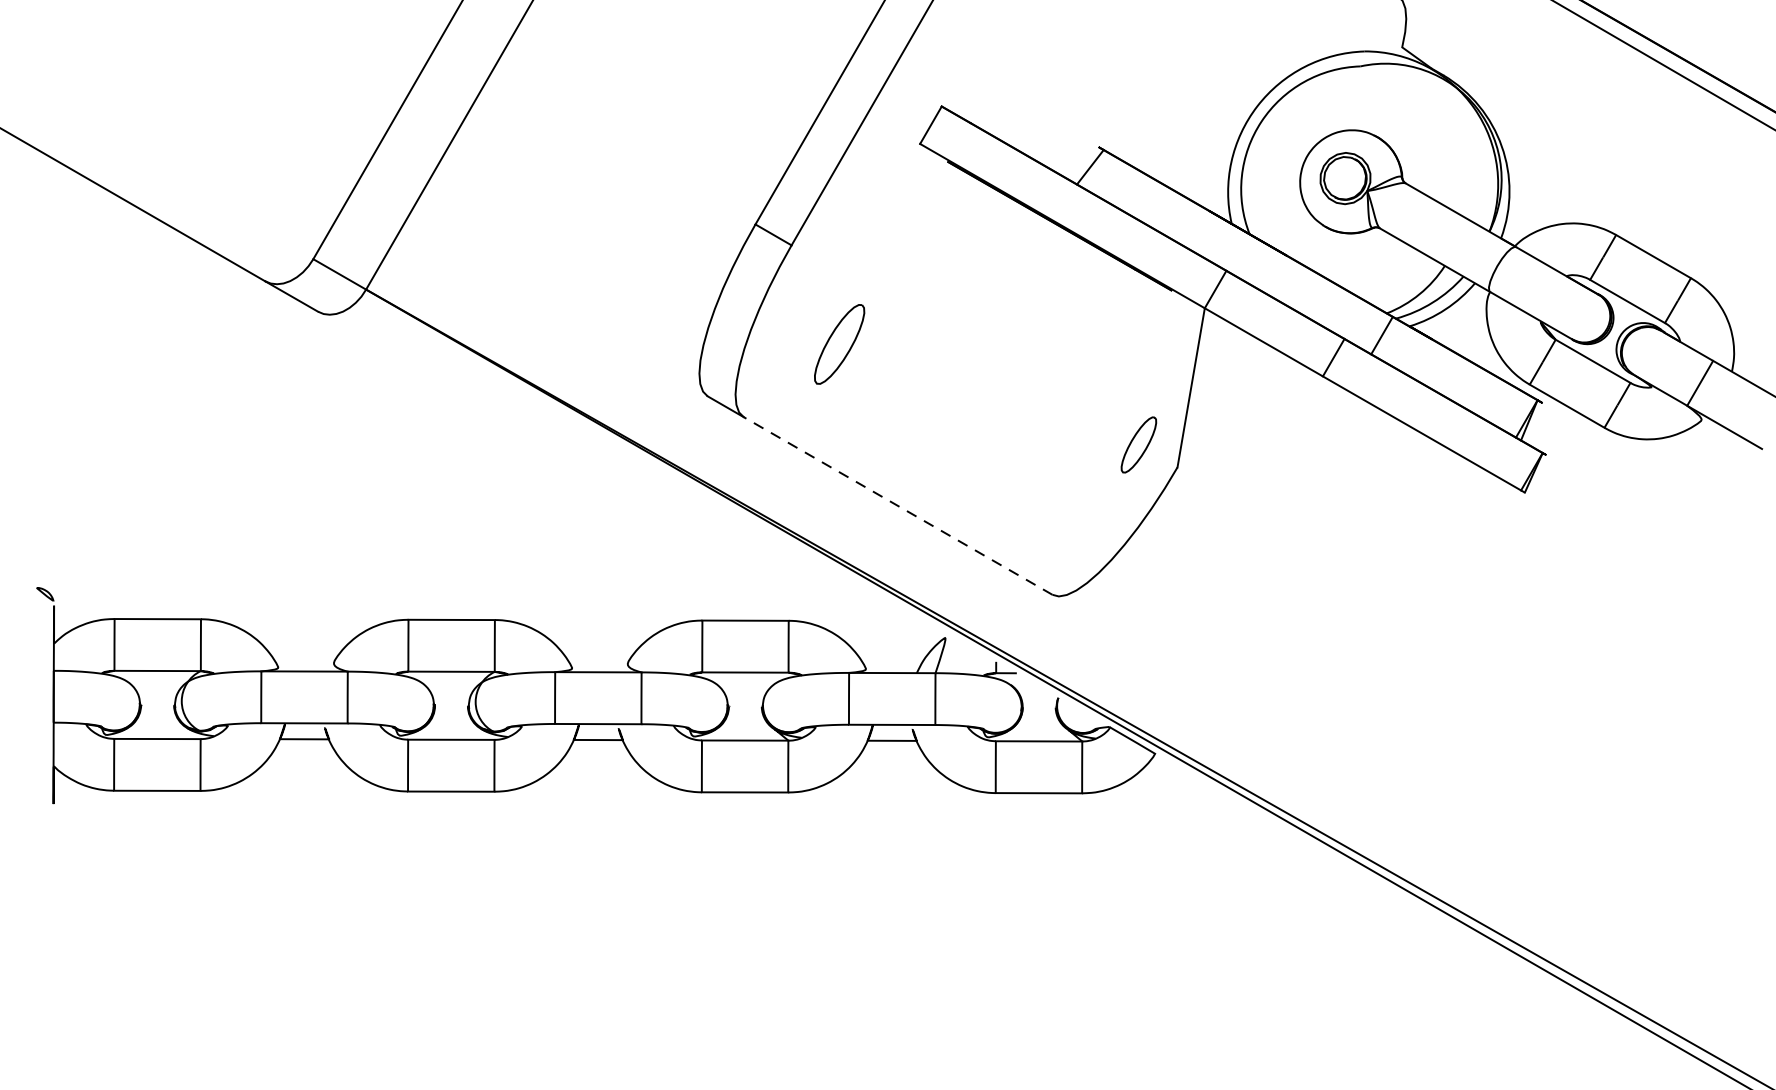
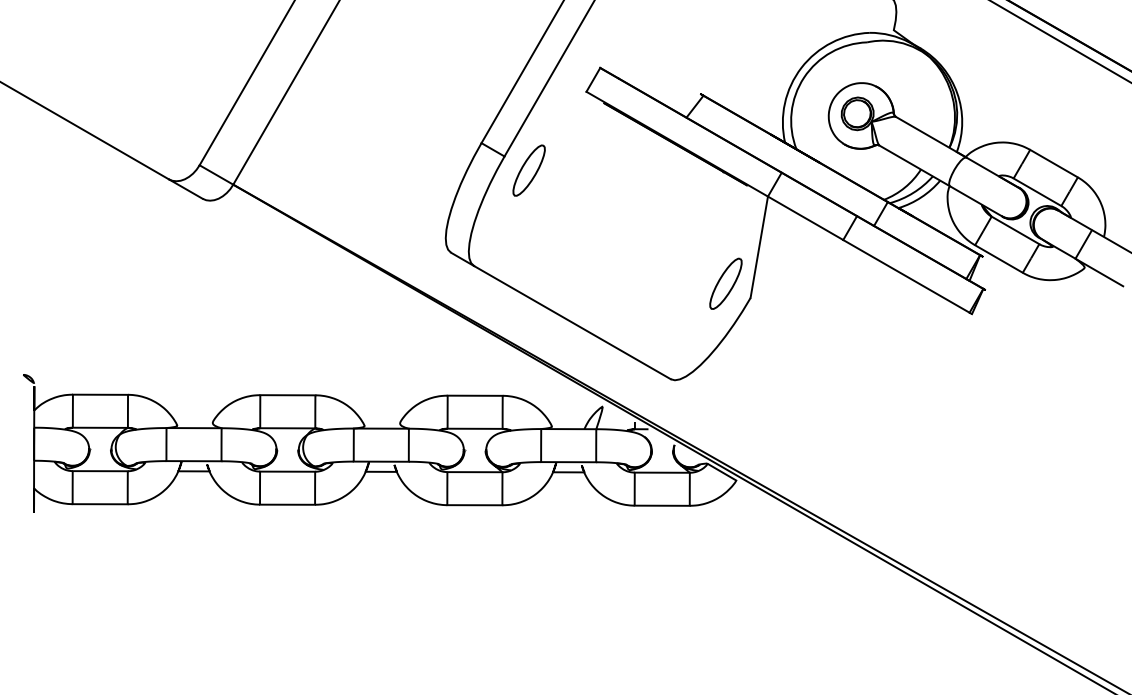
part: (838, 344) -> (528, 170), moved
part: (1138, 444) -> (725, 283), size x1.43
line: (898, 505) -> (572, 322), dashed -> solid

